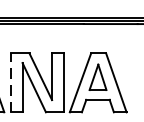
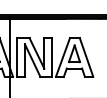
line: (11, 81) -> (17, 56), dashed -> solid

